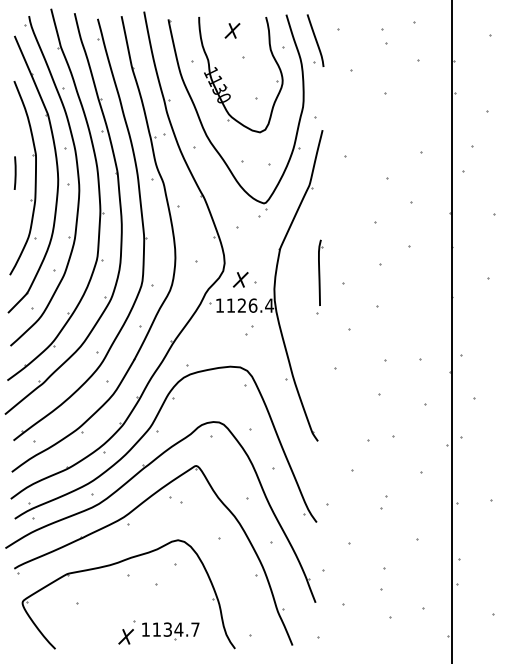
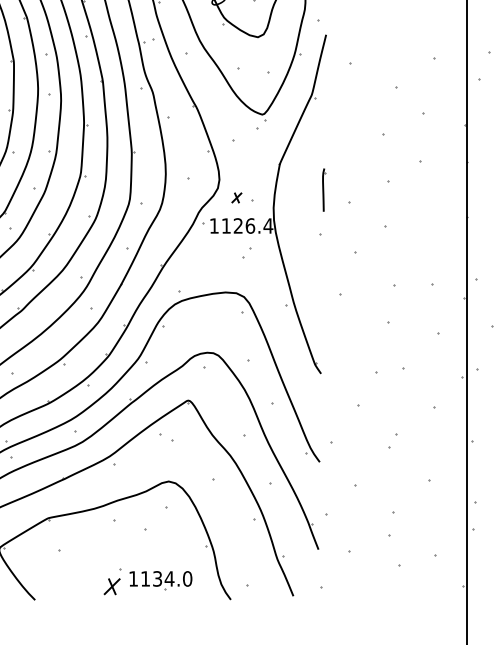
part: (320, 272) -> (323, 189), size x0.6
part: (240, 279) -> (236, 197), size x0.6
text: (195, 629) -> (187, 578), 1134.7 -> 1134.0

